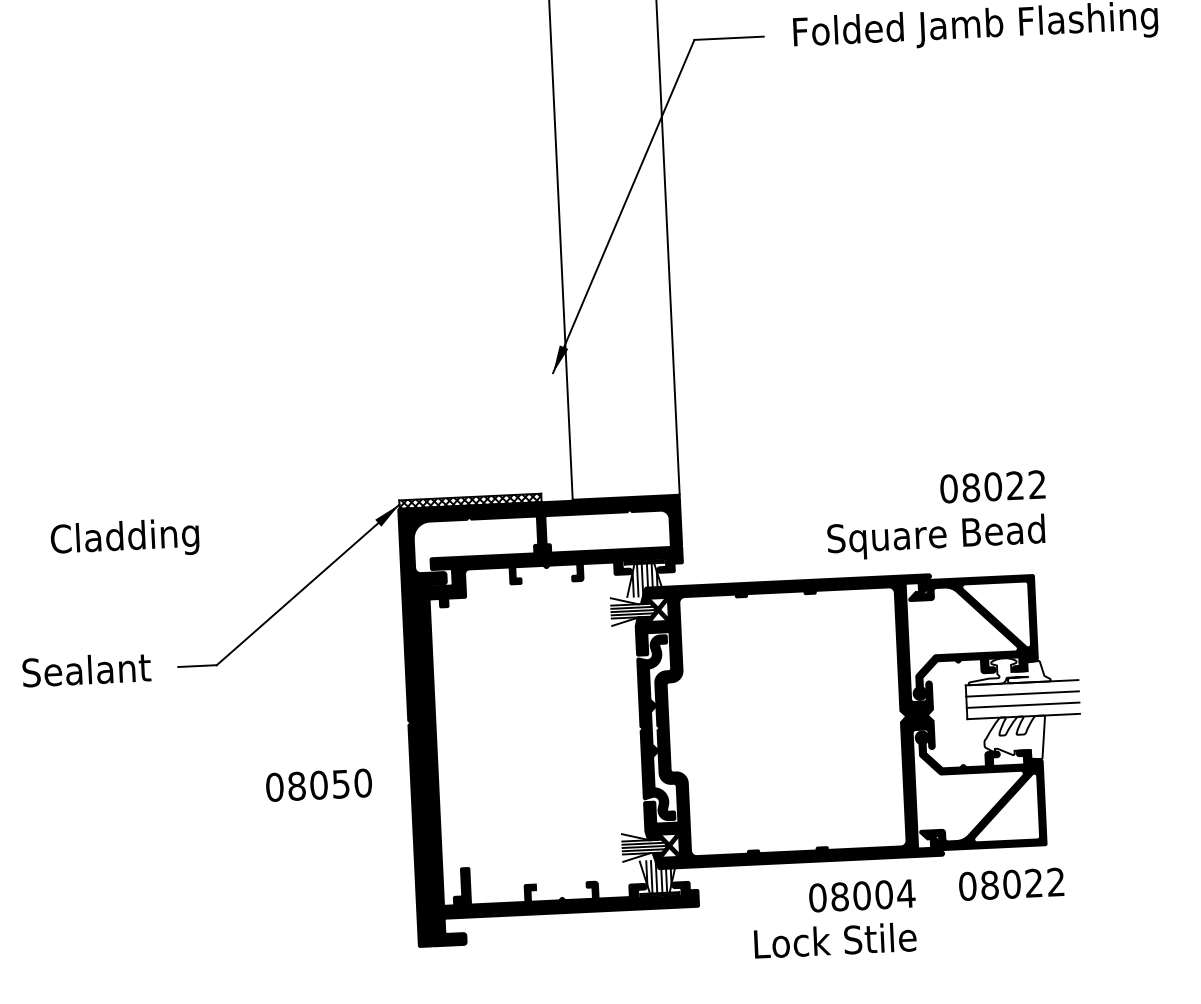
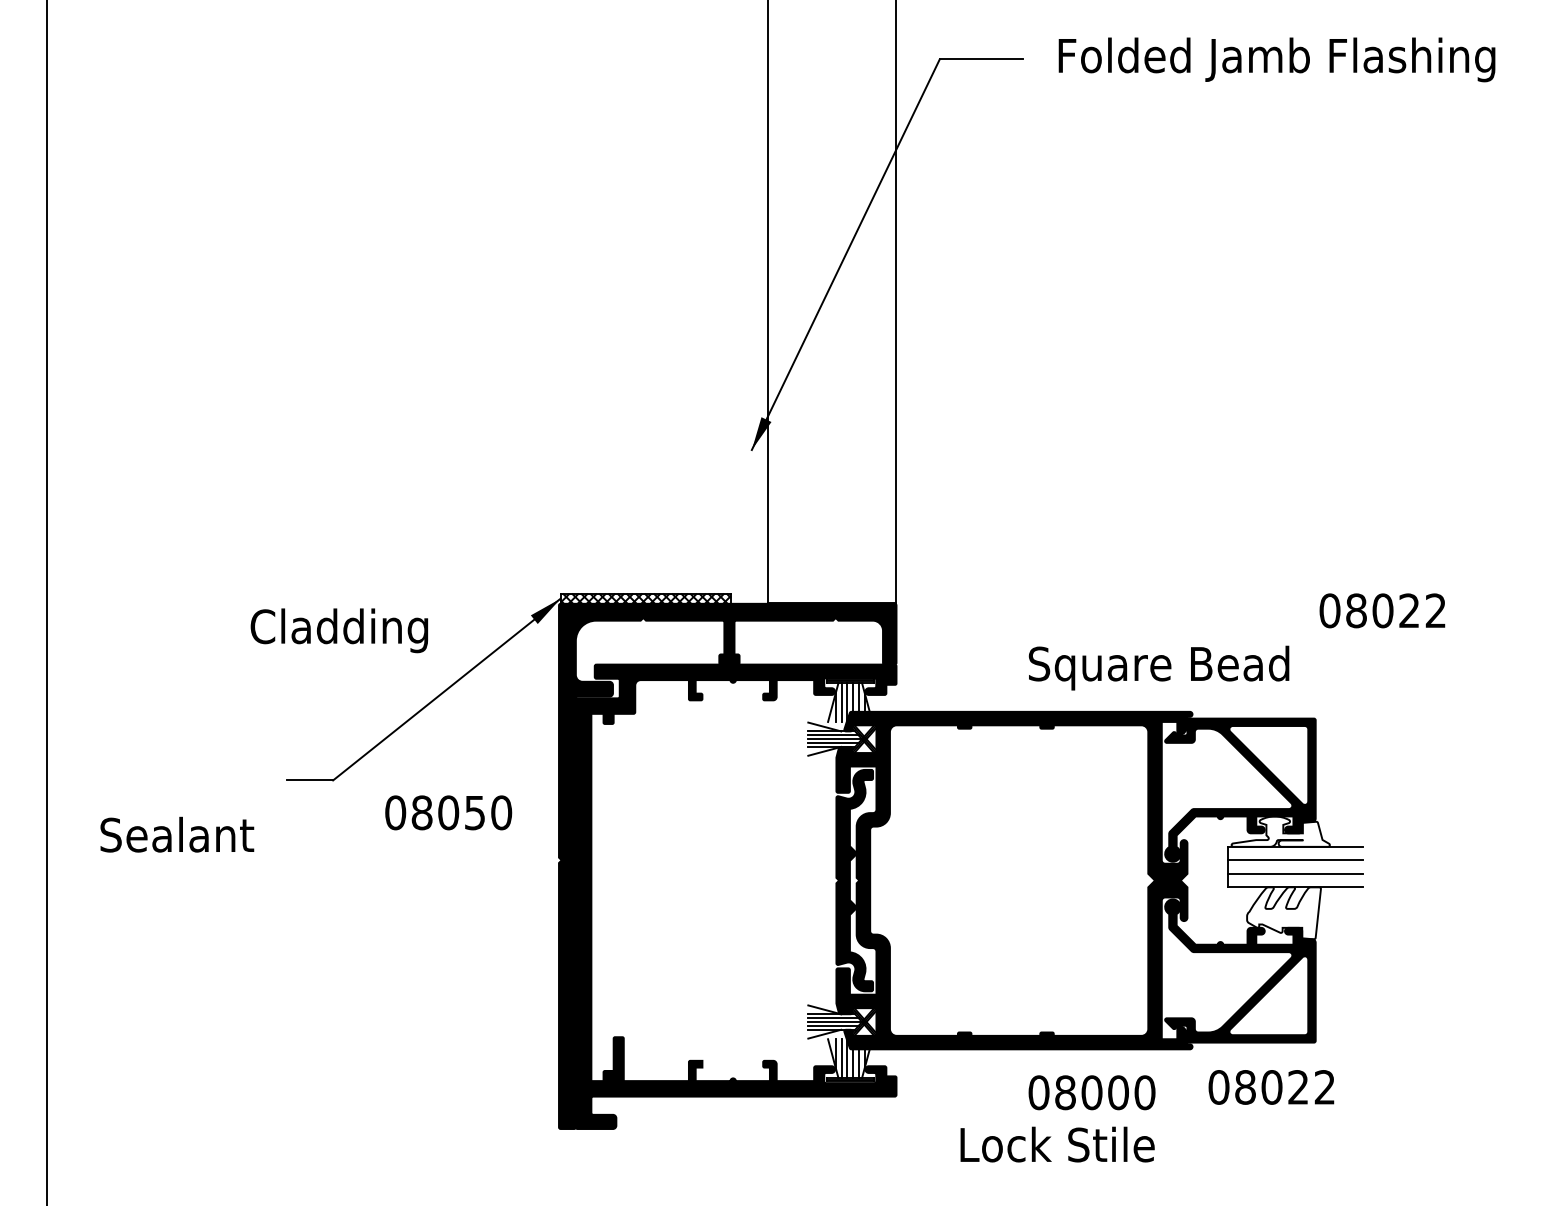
text: (992, 486) -> (1382, 610), moved
text: (935, 536) -> (1158, 667), moved
text: (124, 539) -> (338, 630), moved
text: (86, 669) -> (177, 834), moved
text: (318, 784) -> (448, 812), moved
text: (905, 893) -> (1144, 1092), 08004 -> 08000

